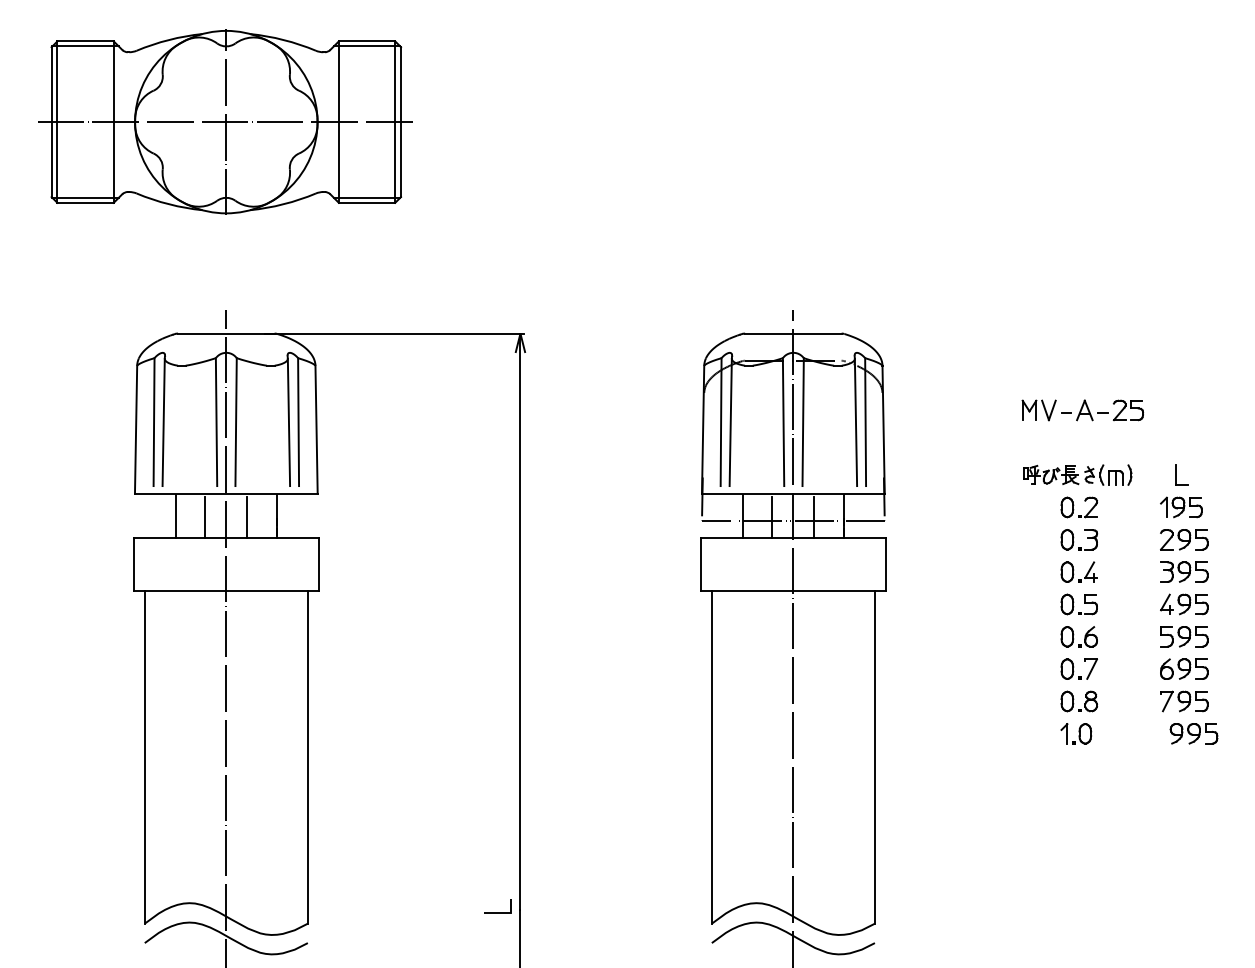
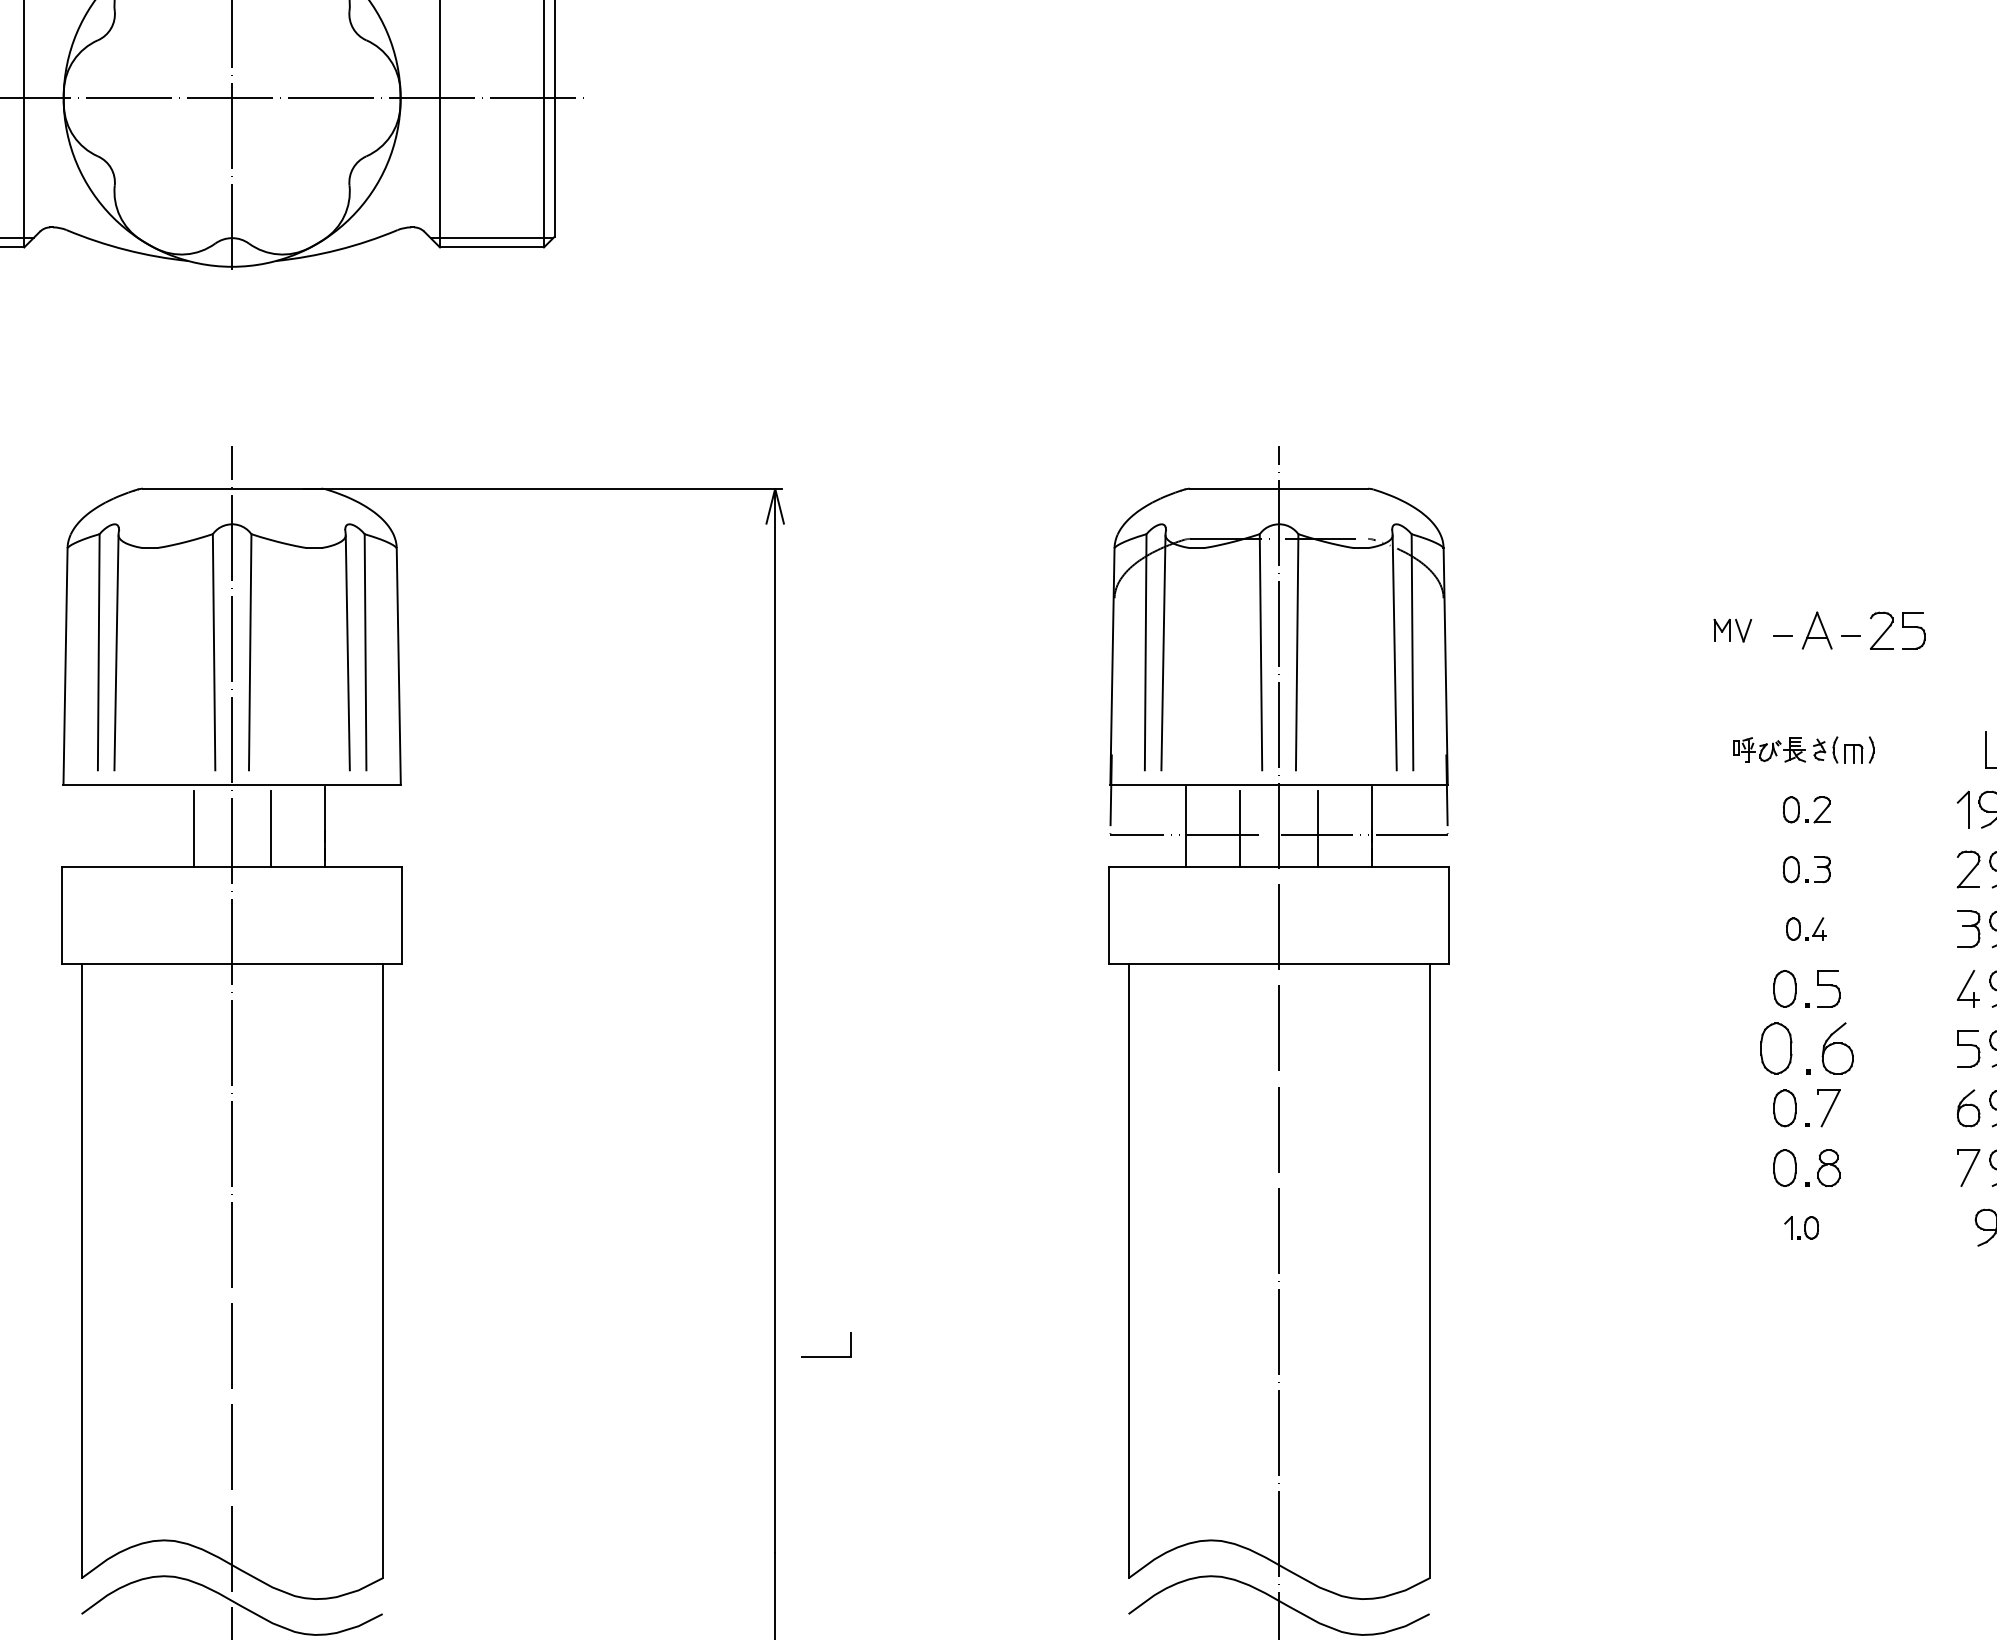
part: (1038, 410) -> (1731, 630), size x0.6
part: (1077, 474) -> (1803, 748), size x0.7
part: (1078, 507) -> (1805, 809), size x0.7
line: (175, 516) -> (138, 826), removed
part: (1078, 539) -> (1805, 868), size x0.7
part: (1078, 571) -> (1805, 928), size x0.6
part: (1078, 636) -> (1805, 1048), size x1.4
part: (1076, 733) -> (1801, 1227), size x0.6
line: (497, 912) -> (826, 1356), moved

